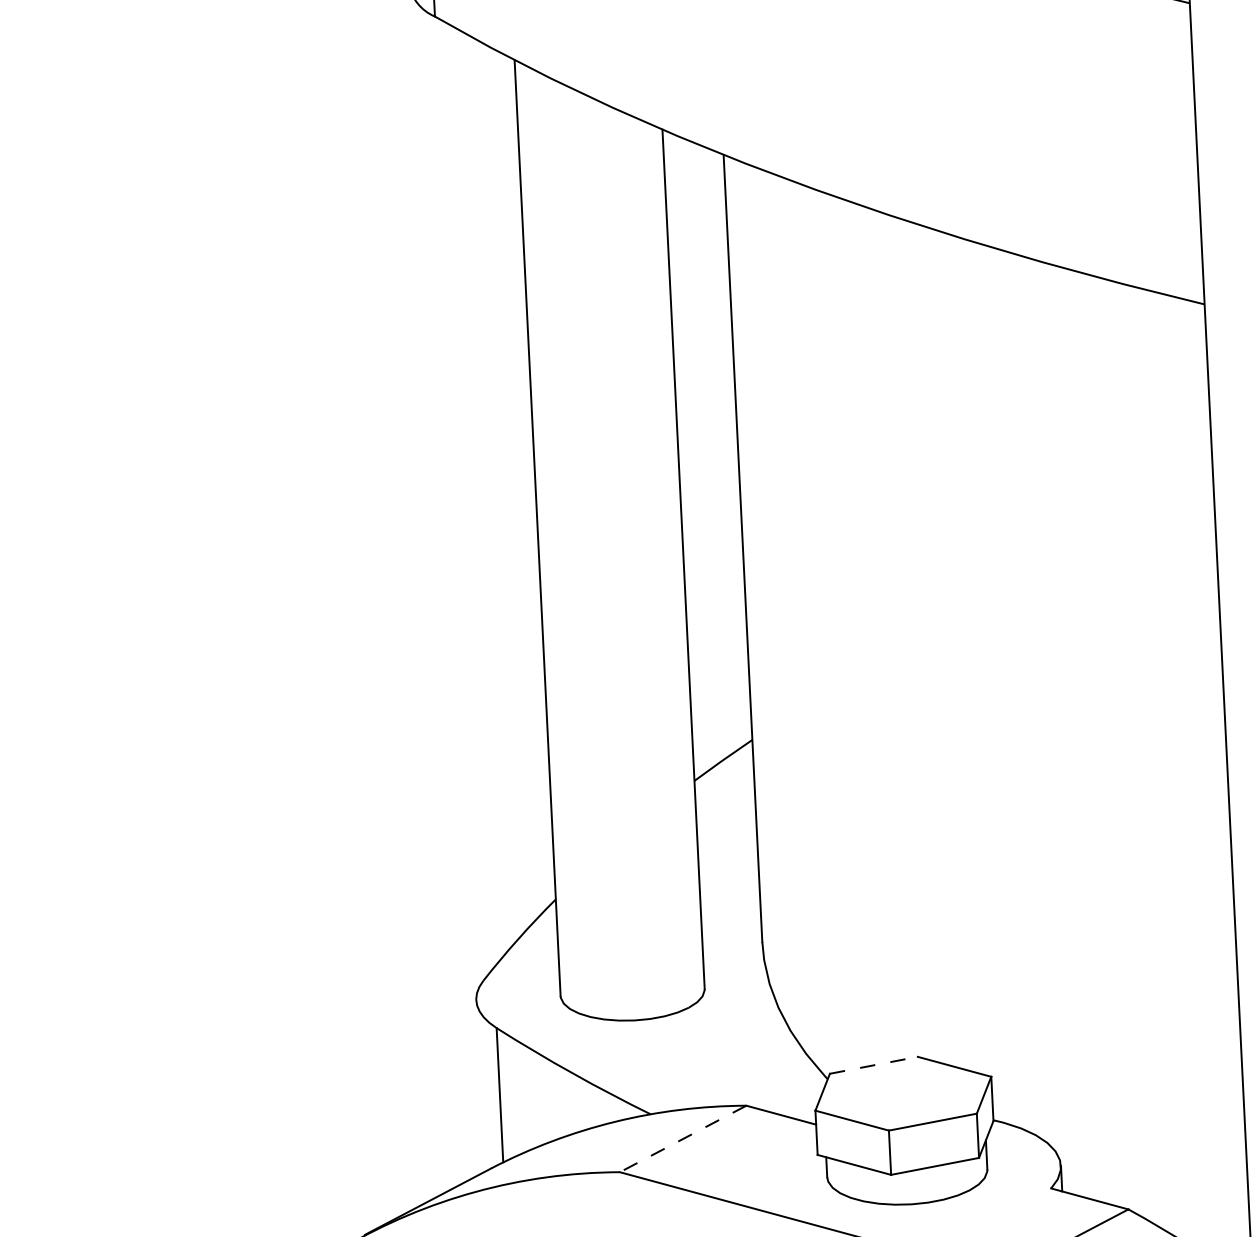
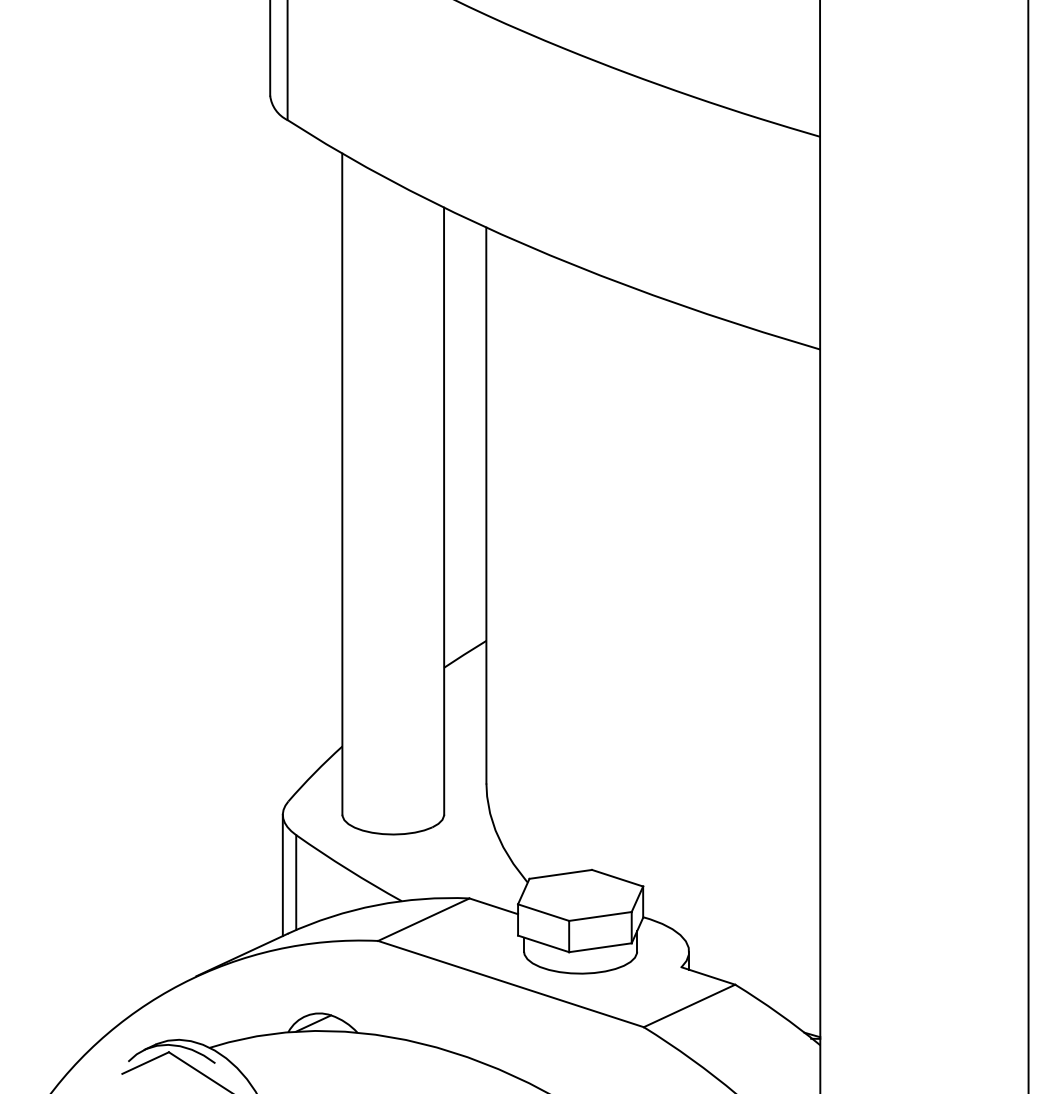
line: (873, 1065) -> (560, 874), dashed -> solid
line: (480, 1086) -> (282, 875), added
line: (682, 1138) -> (423, 919), dashed -> solid

